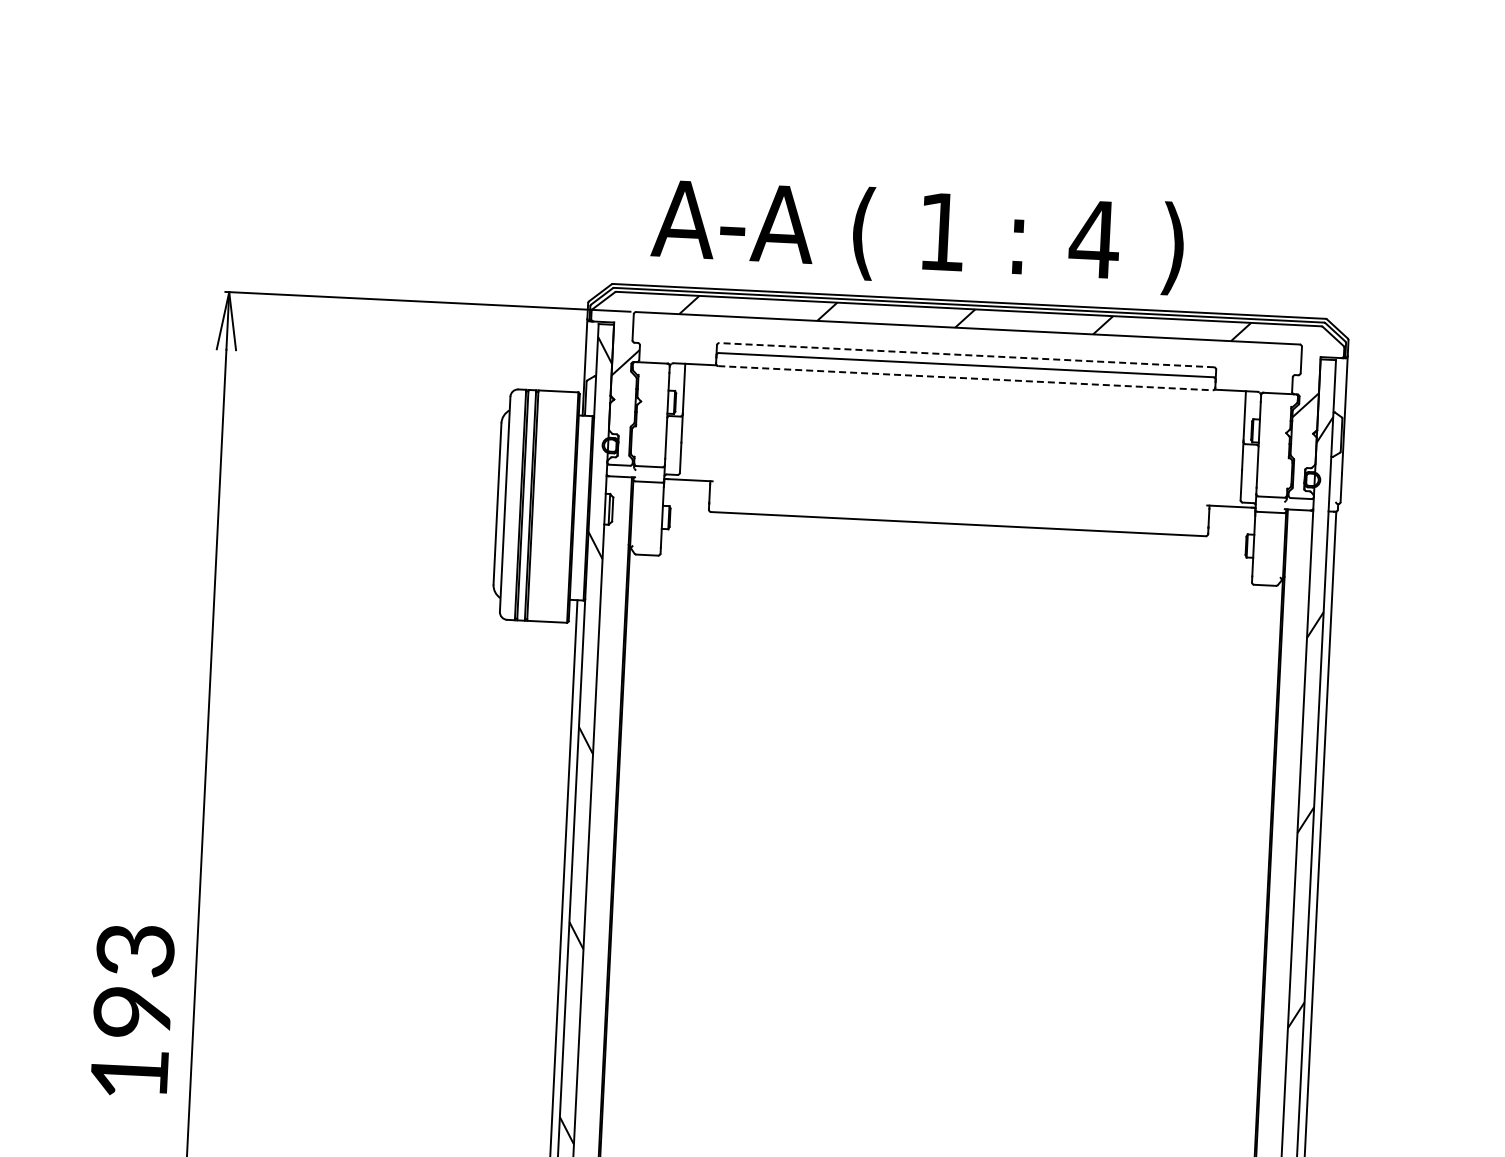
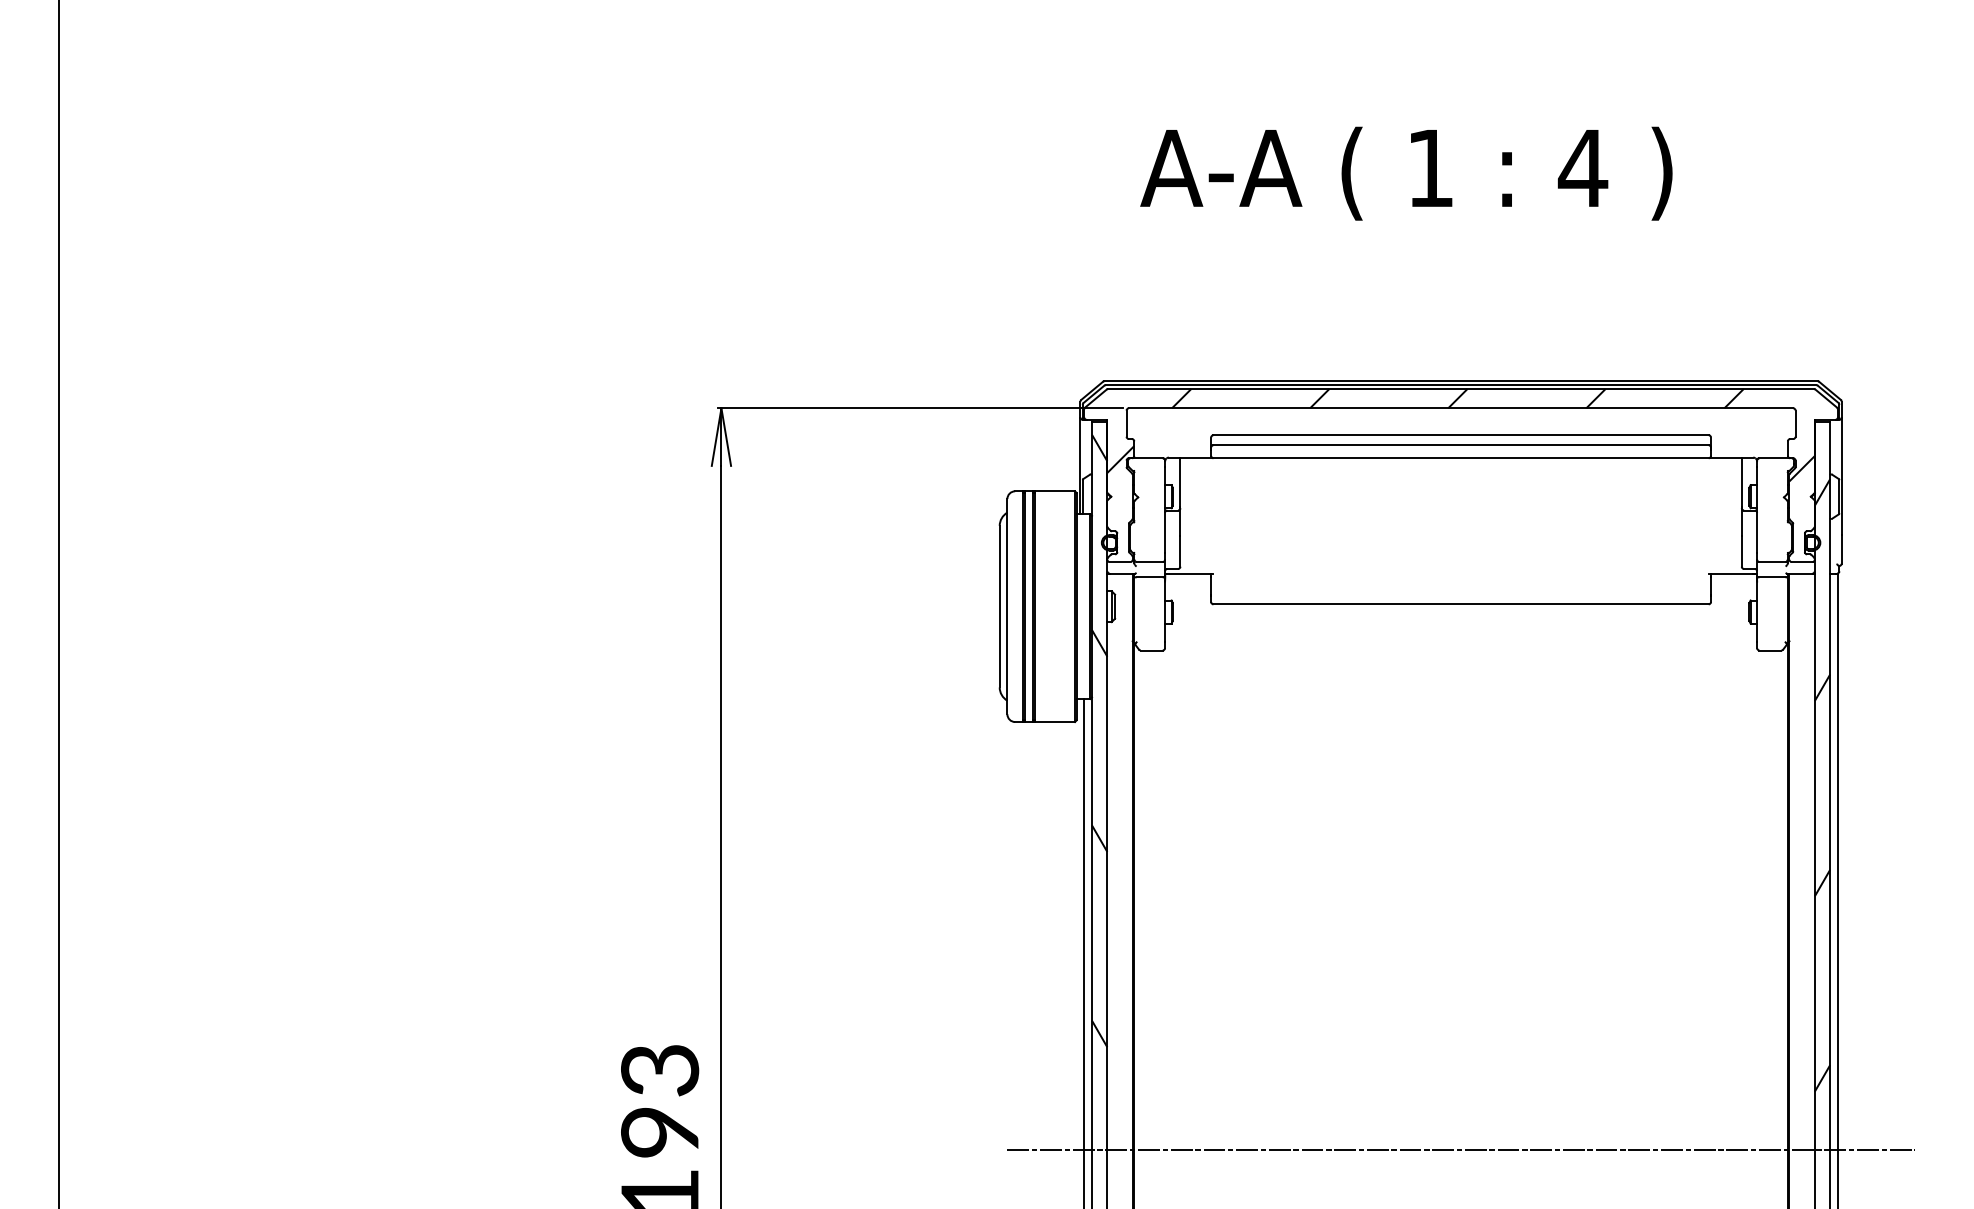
text: (917, 235) -> (1406, 173), moved
line: (967, 355) -> (1461, 435), dashed -> solid
line: (965, 378) -> (1461, 458), dashed -> solid
line: (931, 1069) -> (1460, 1150), added

